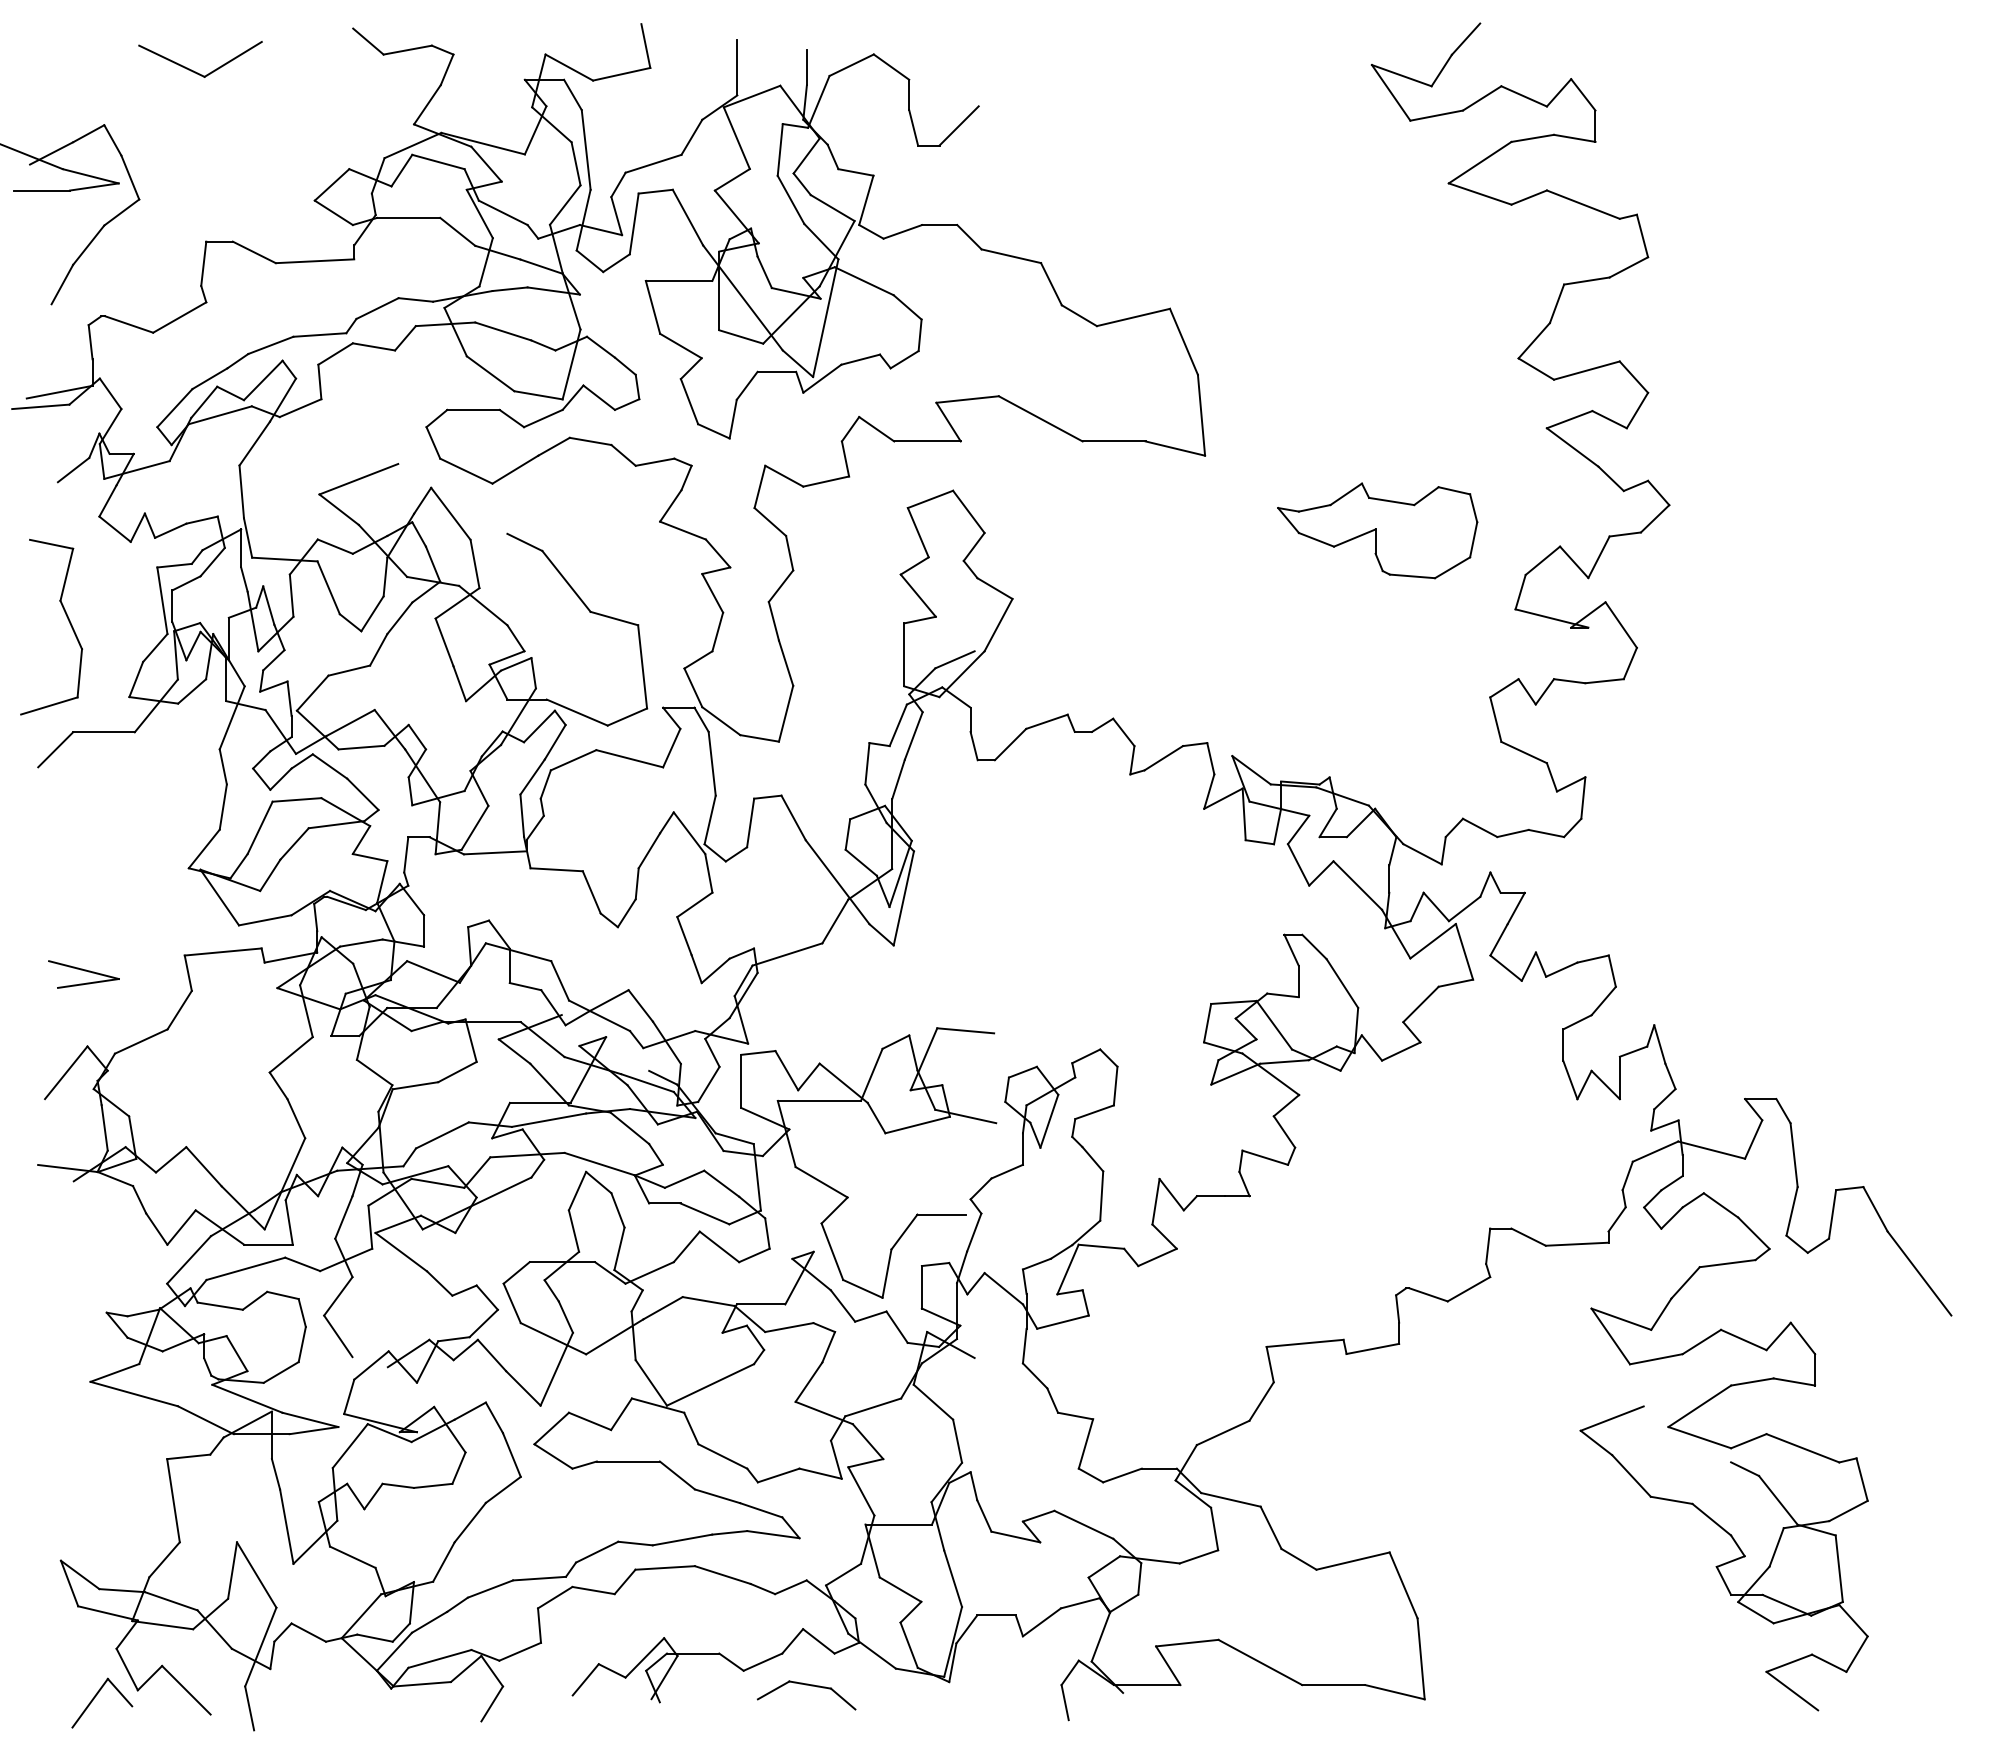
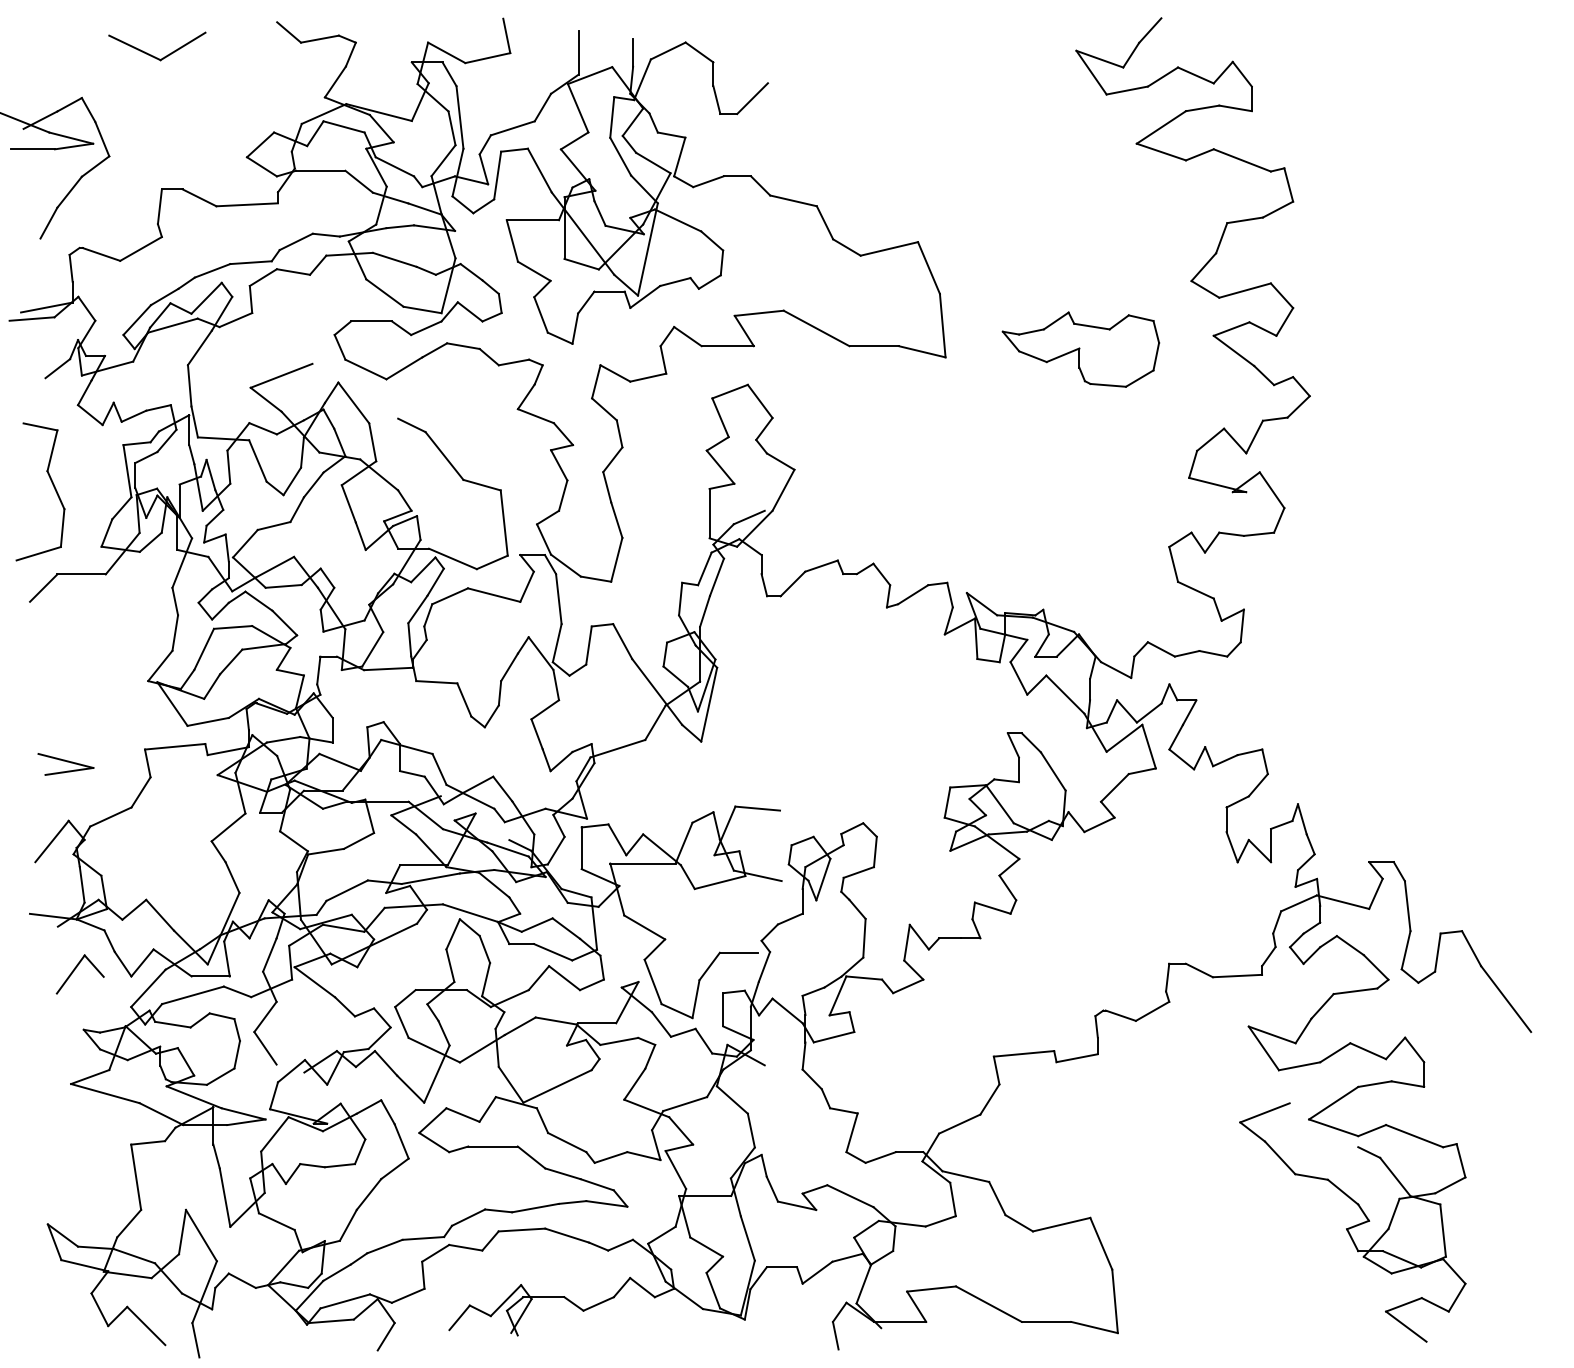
part: (1377, 530) -> (1080, 349), moved
part: (806, 1685) -> (632, 1322), removed
part: (96, 1696) -> (75, 969), moved

